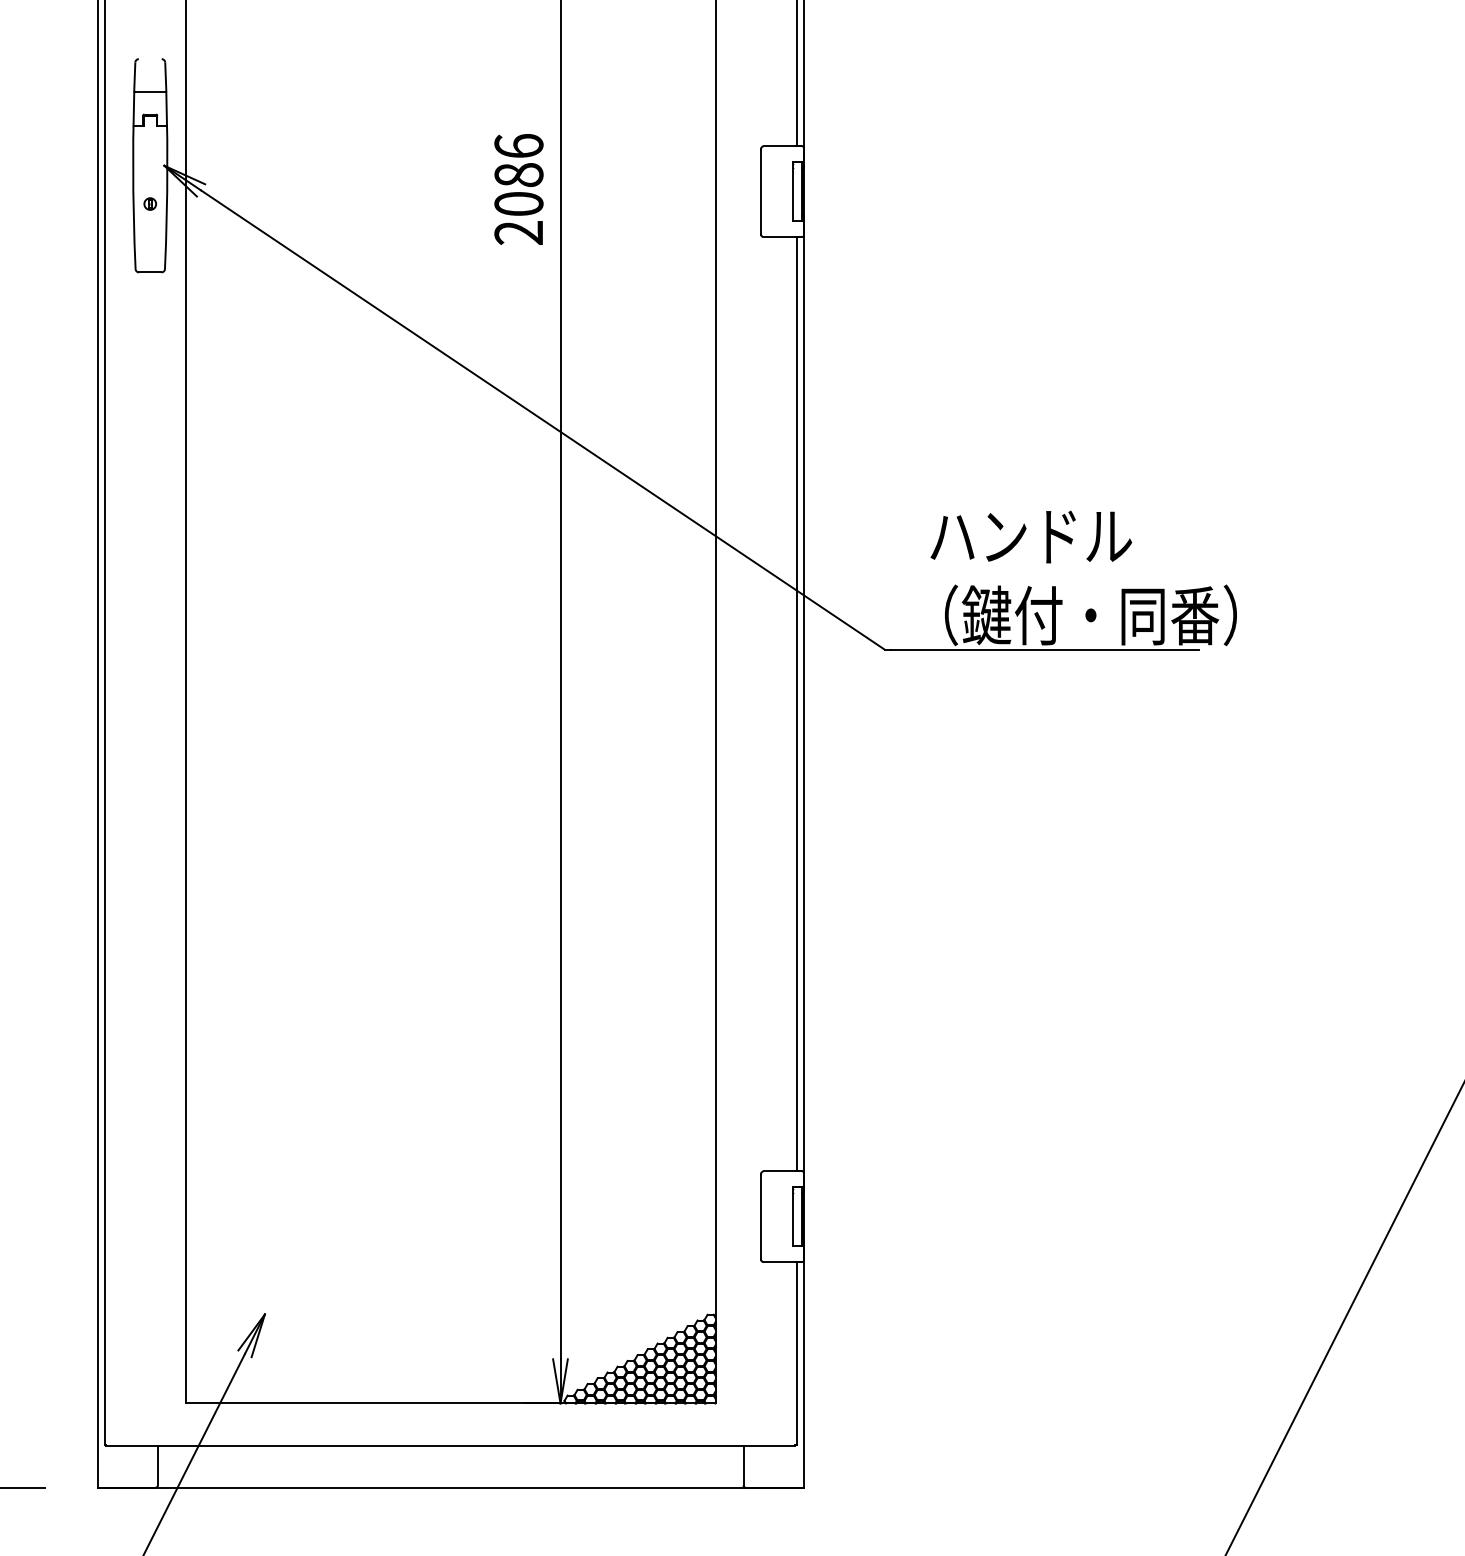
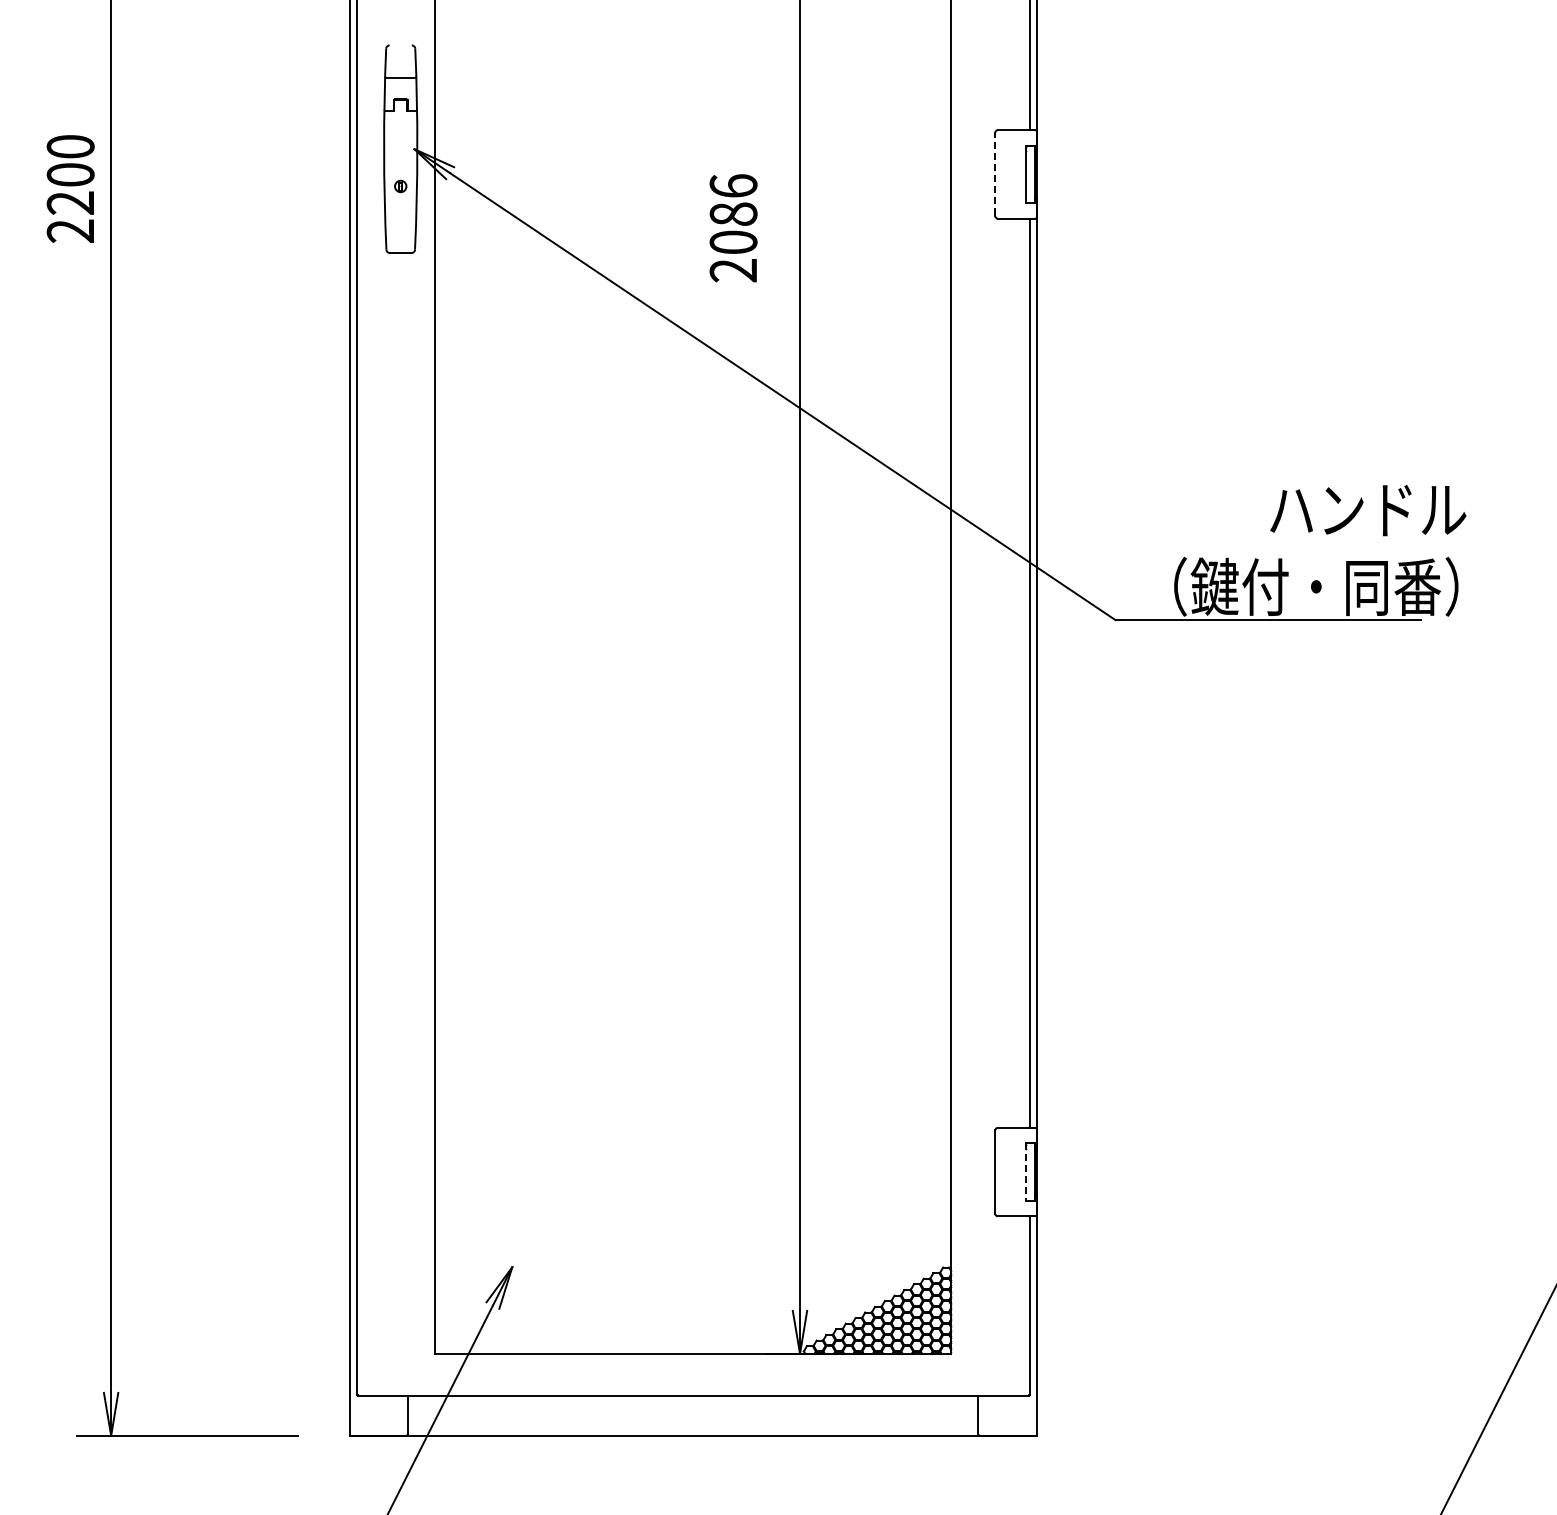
text: (518, 189) -> (733, 228), moved
line: (761, 191) -> (995, 174), solid -> dashed
text: (1031, 536) -> (1368, 510), moved
line: (793, 1217) -> (1026, 1172), solid -> dashed

